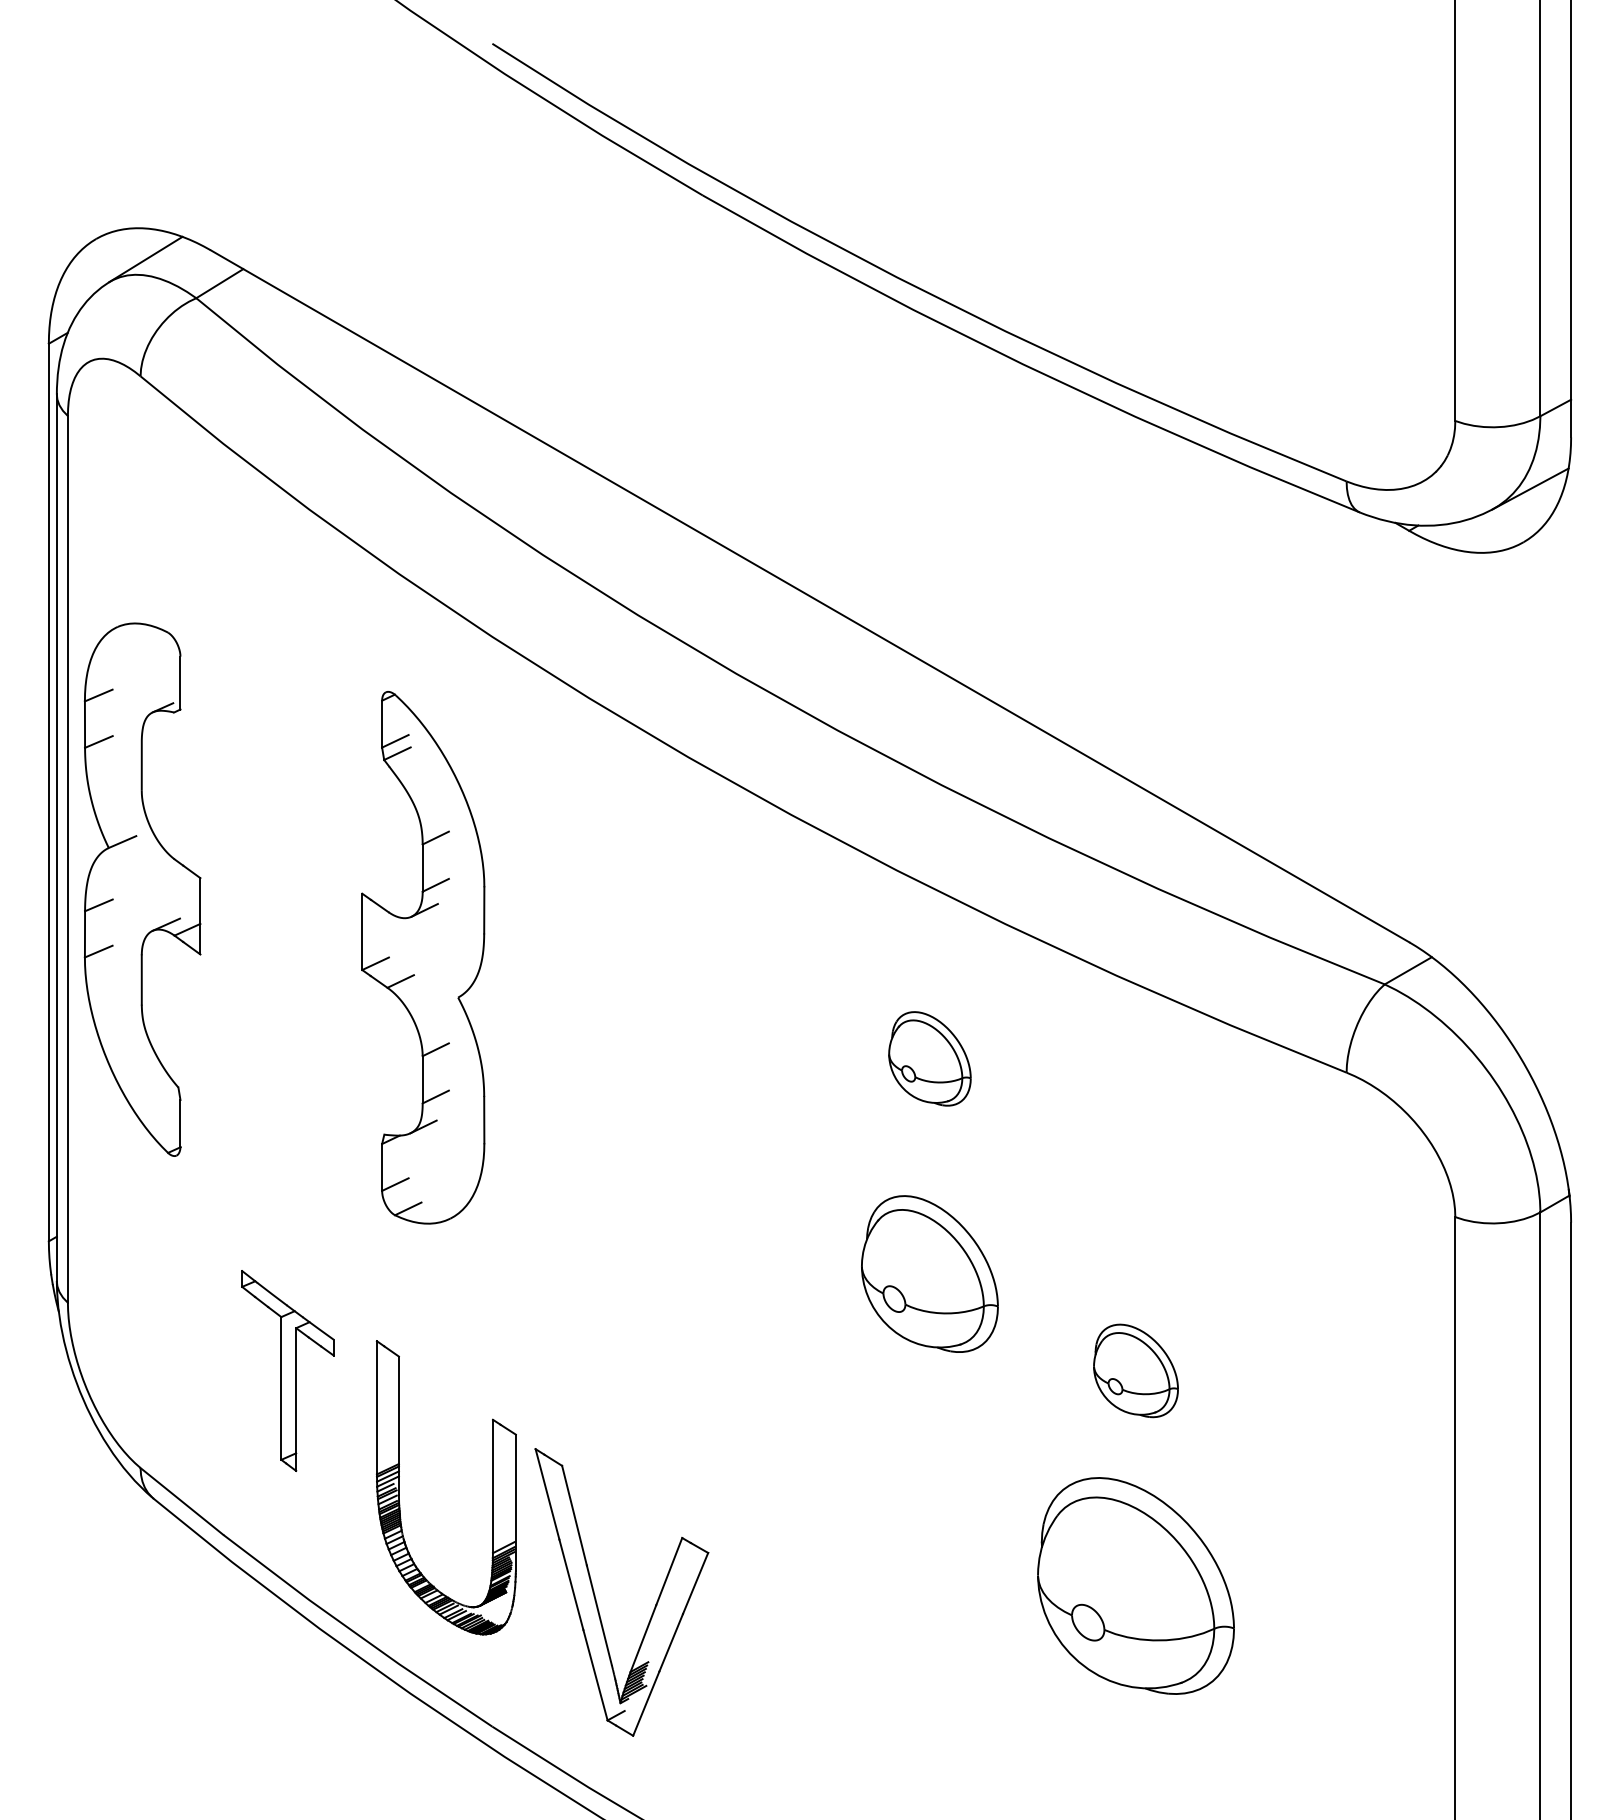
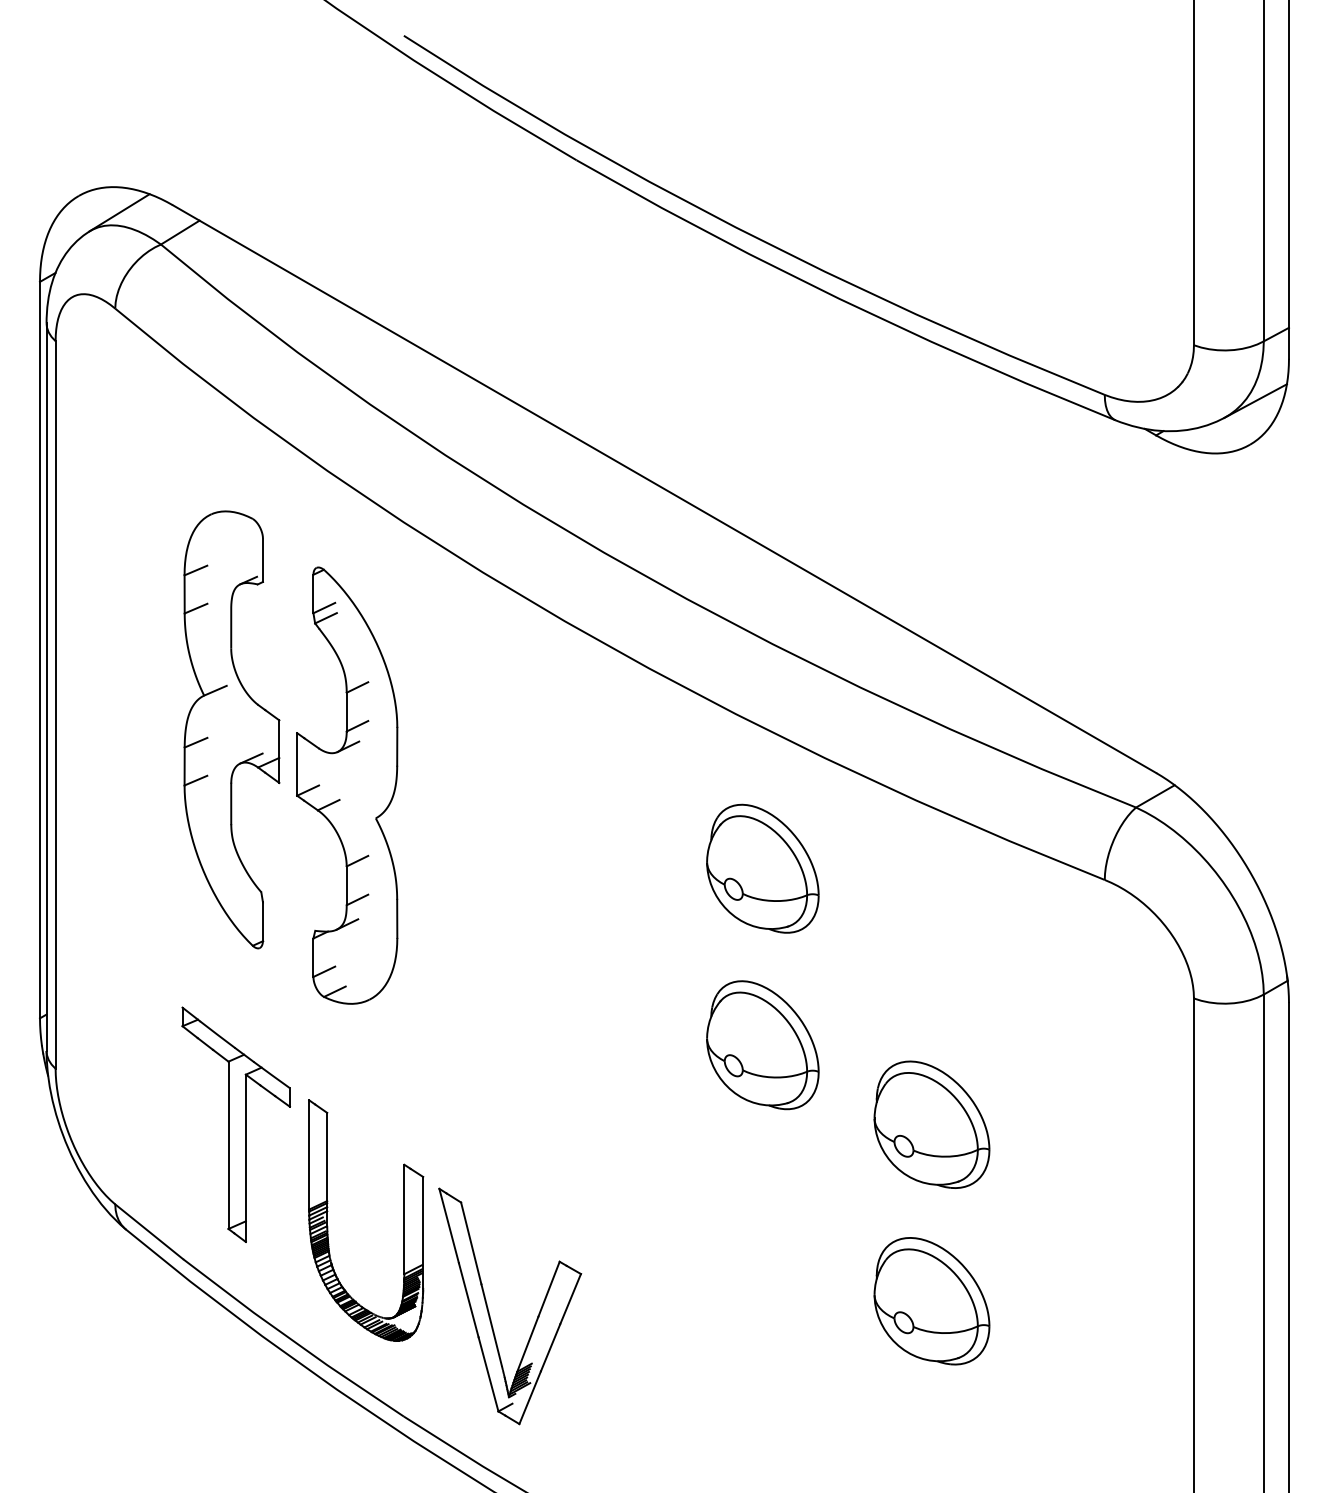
part: (142, 889) -> (231, 729), moved
part: (929, 1058) -> (762, 868), size x1.67
part: (287, 1370) -> (235, 1124), size x1.43
part: (1135, 1370) -> (931, 1124), size x1.67
part: (1135, 1586) -> (931, 1301), size x0.71

